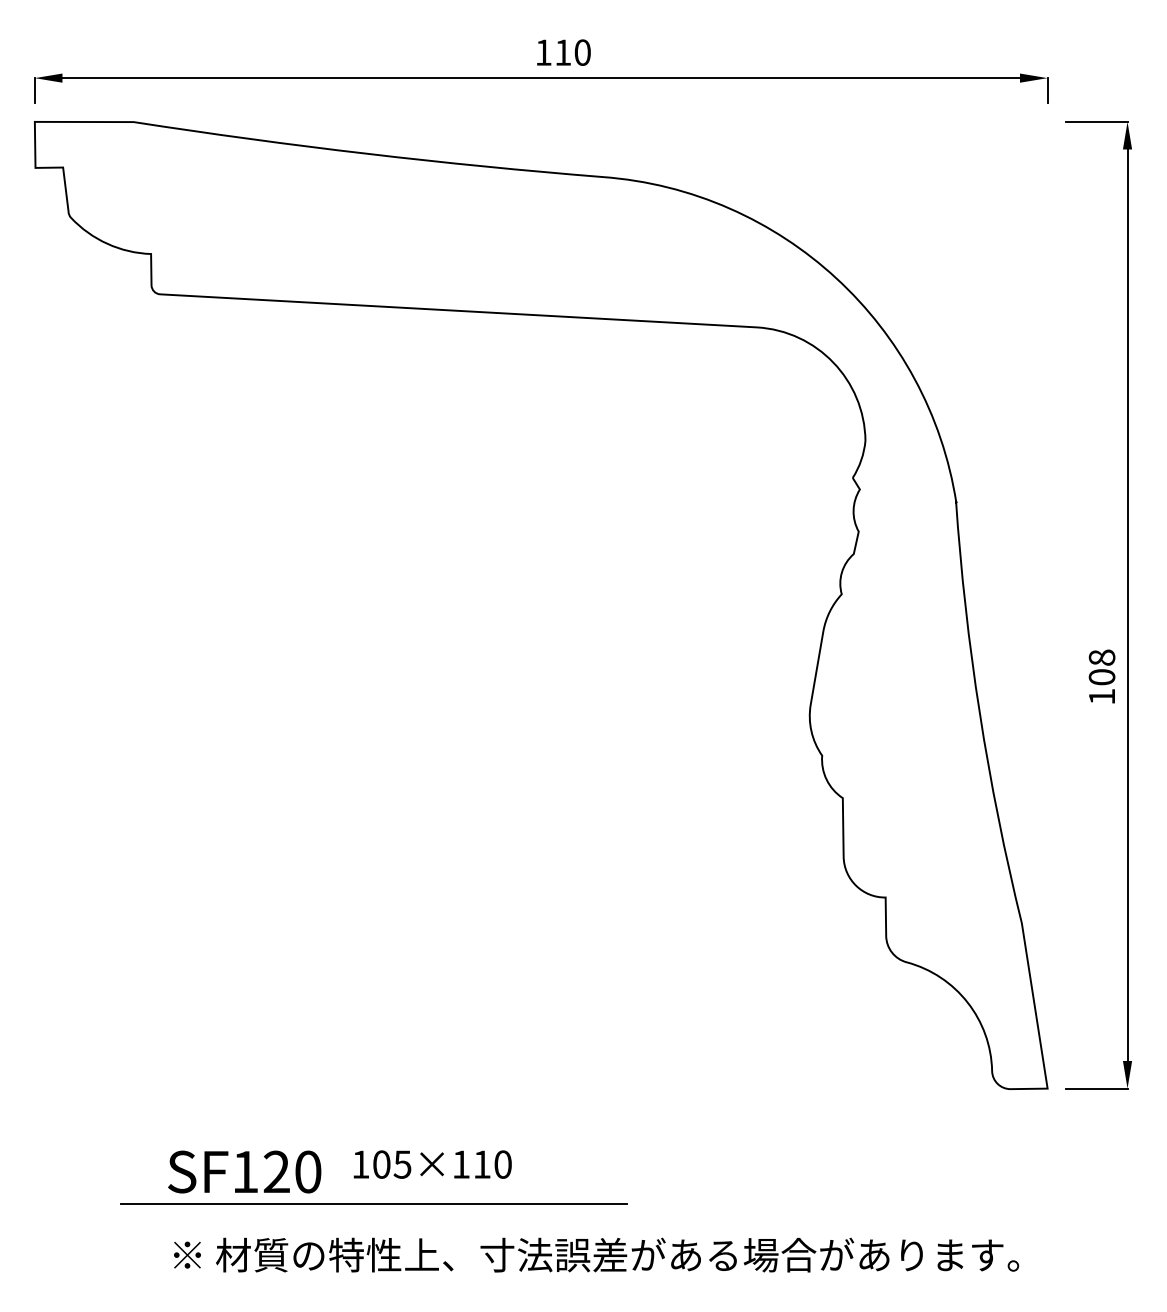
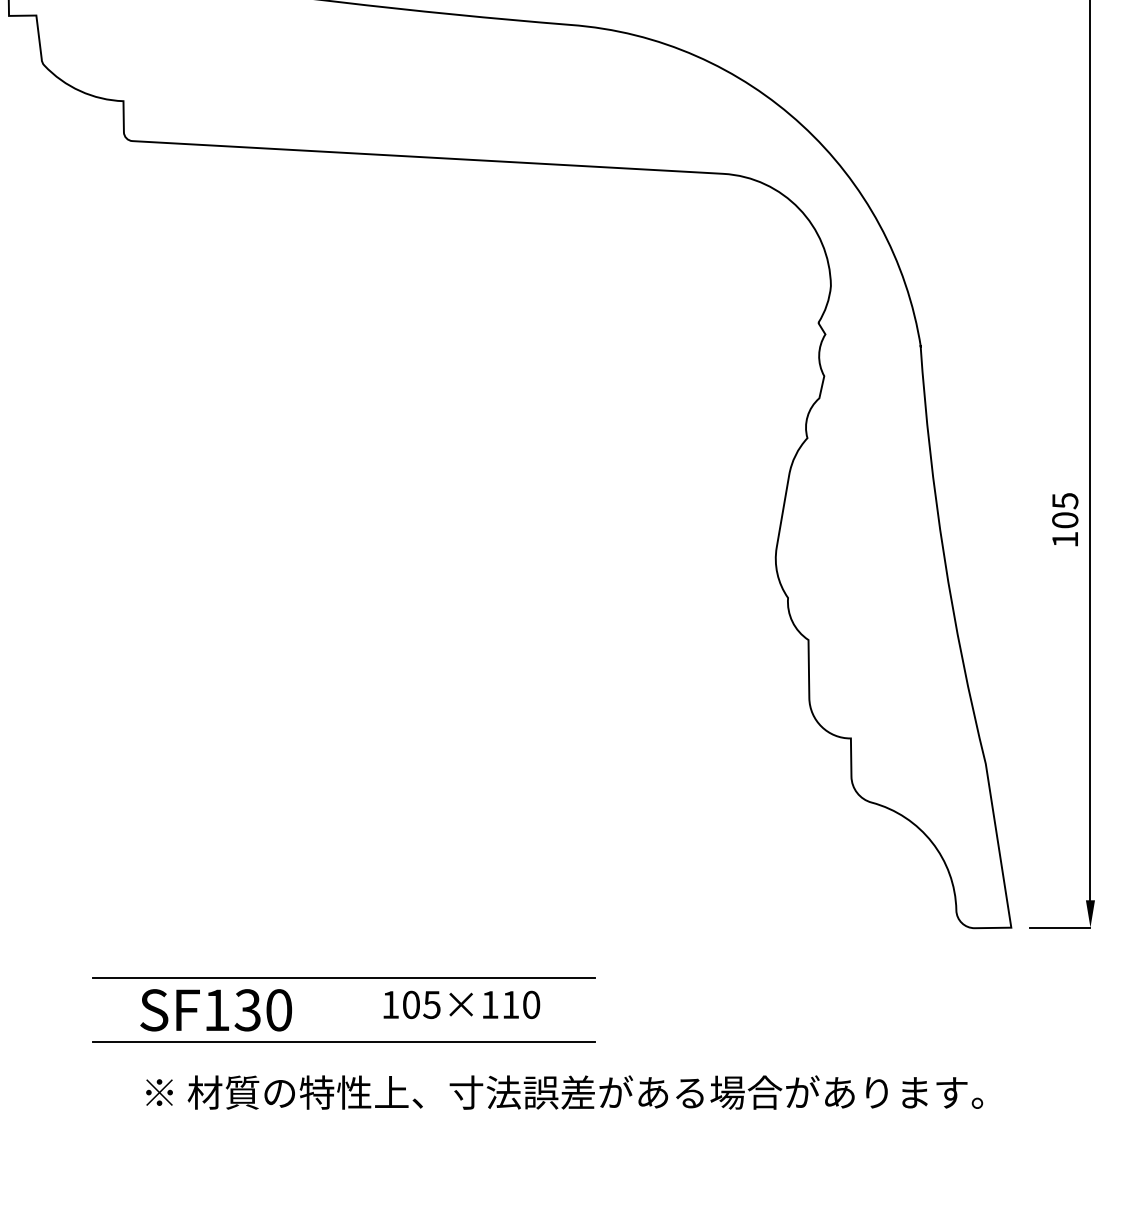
text: (1101, 657) -> (1064, 500), 108 -> 105
line: (373, 1139) -> (343, 978), added
text: (432, 1164) -> (461, 1004), moved
text: (276, 1171) -> (247, 1009), SF120 -> SF130

